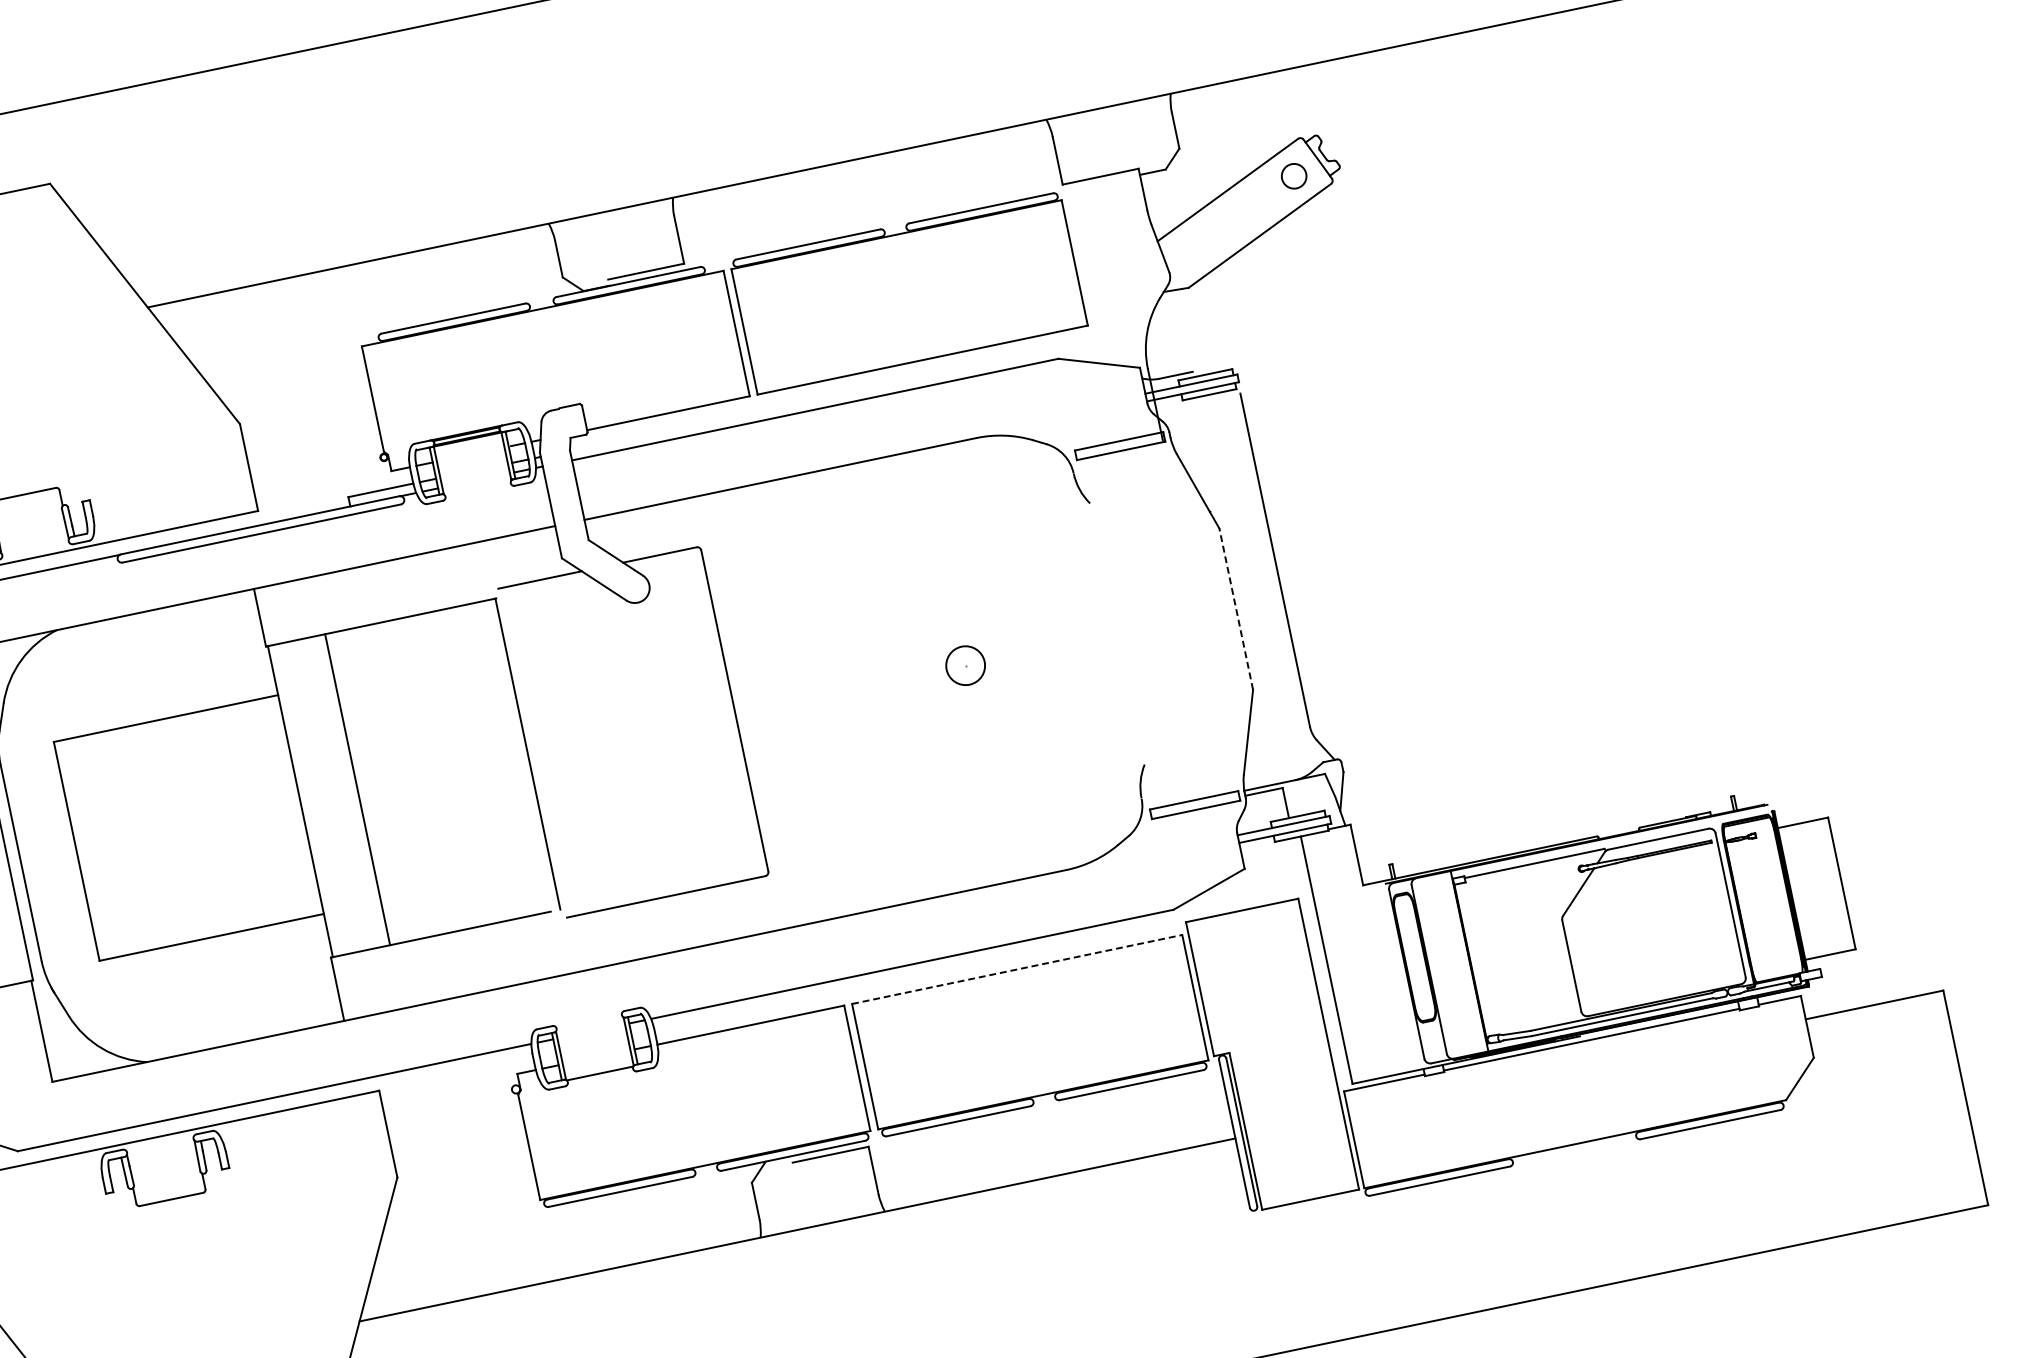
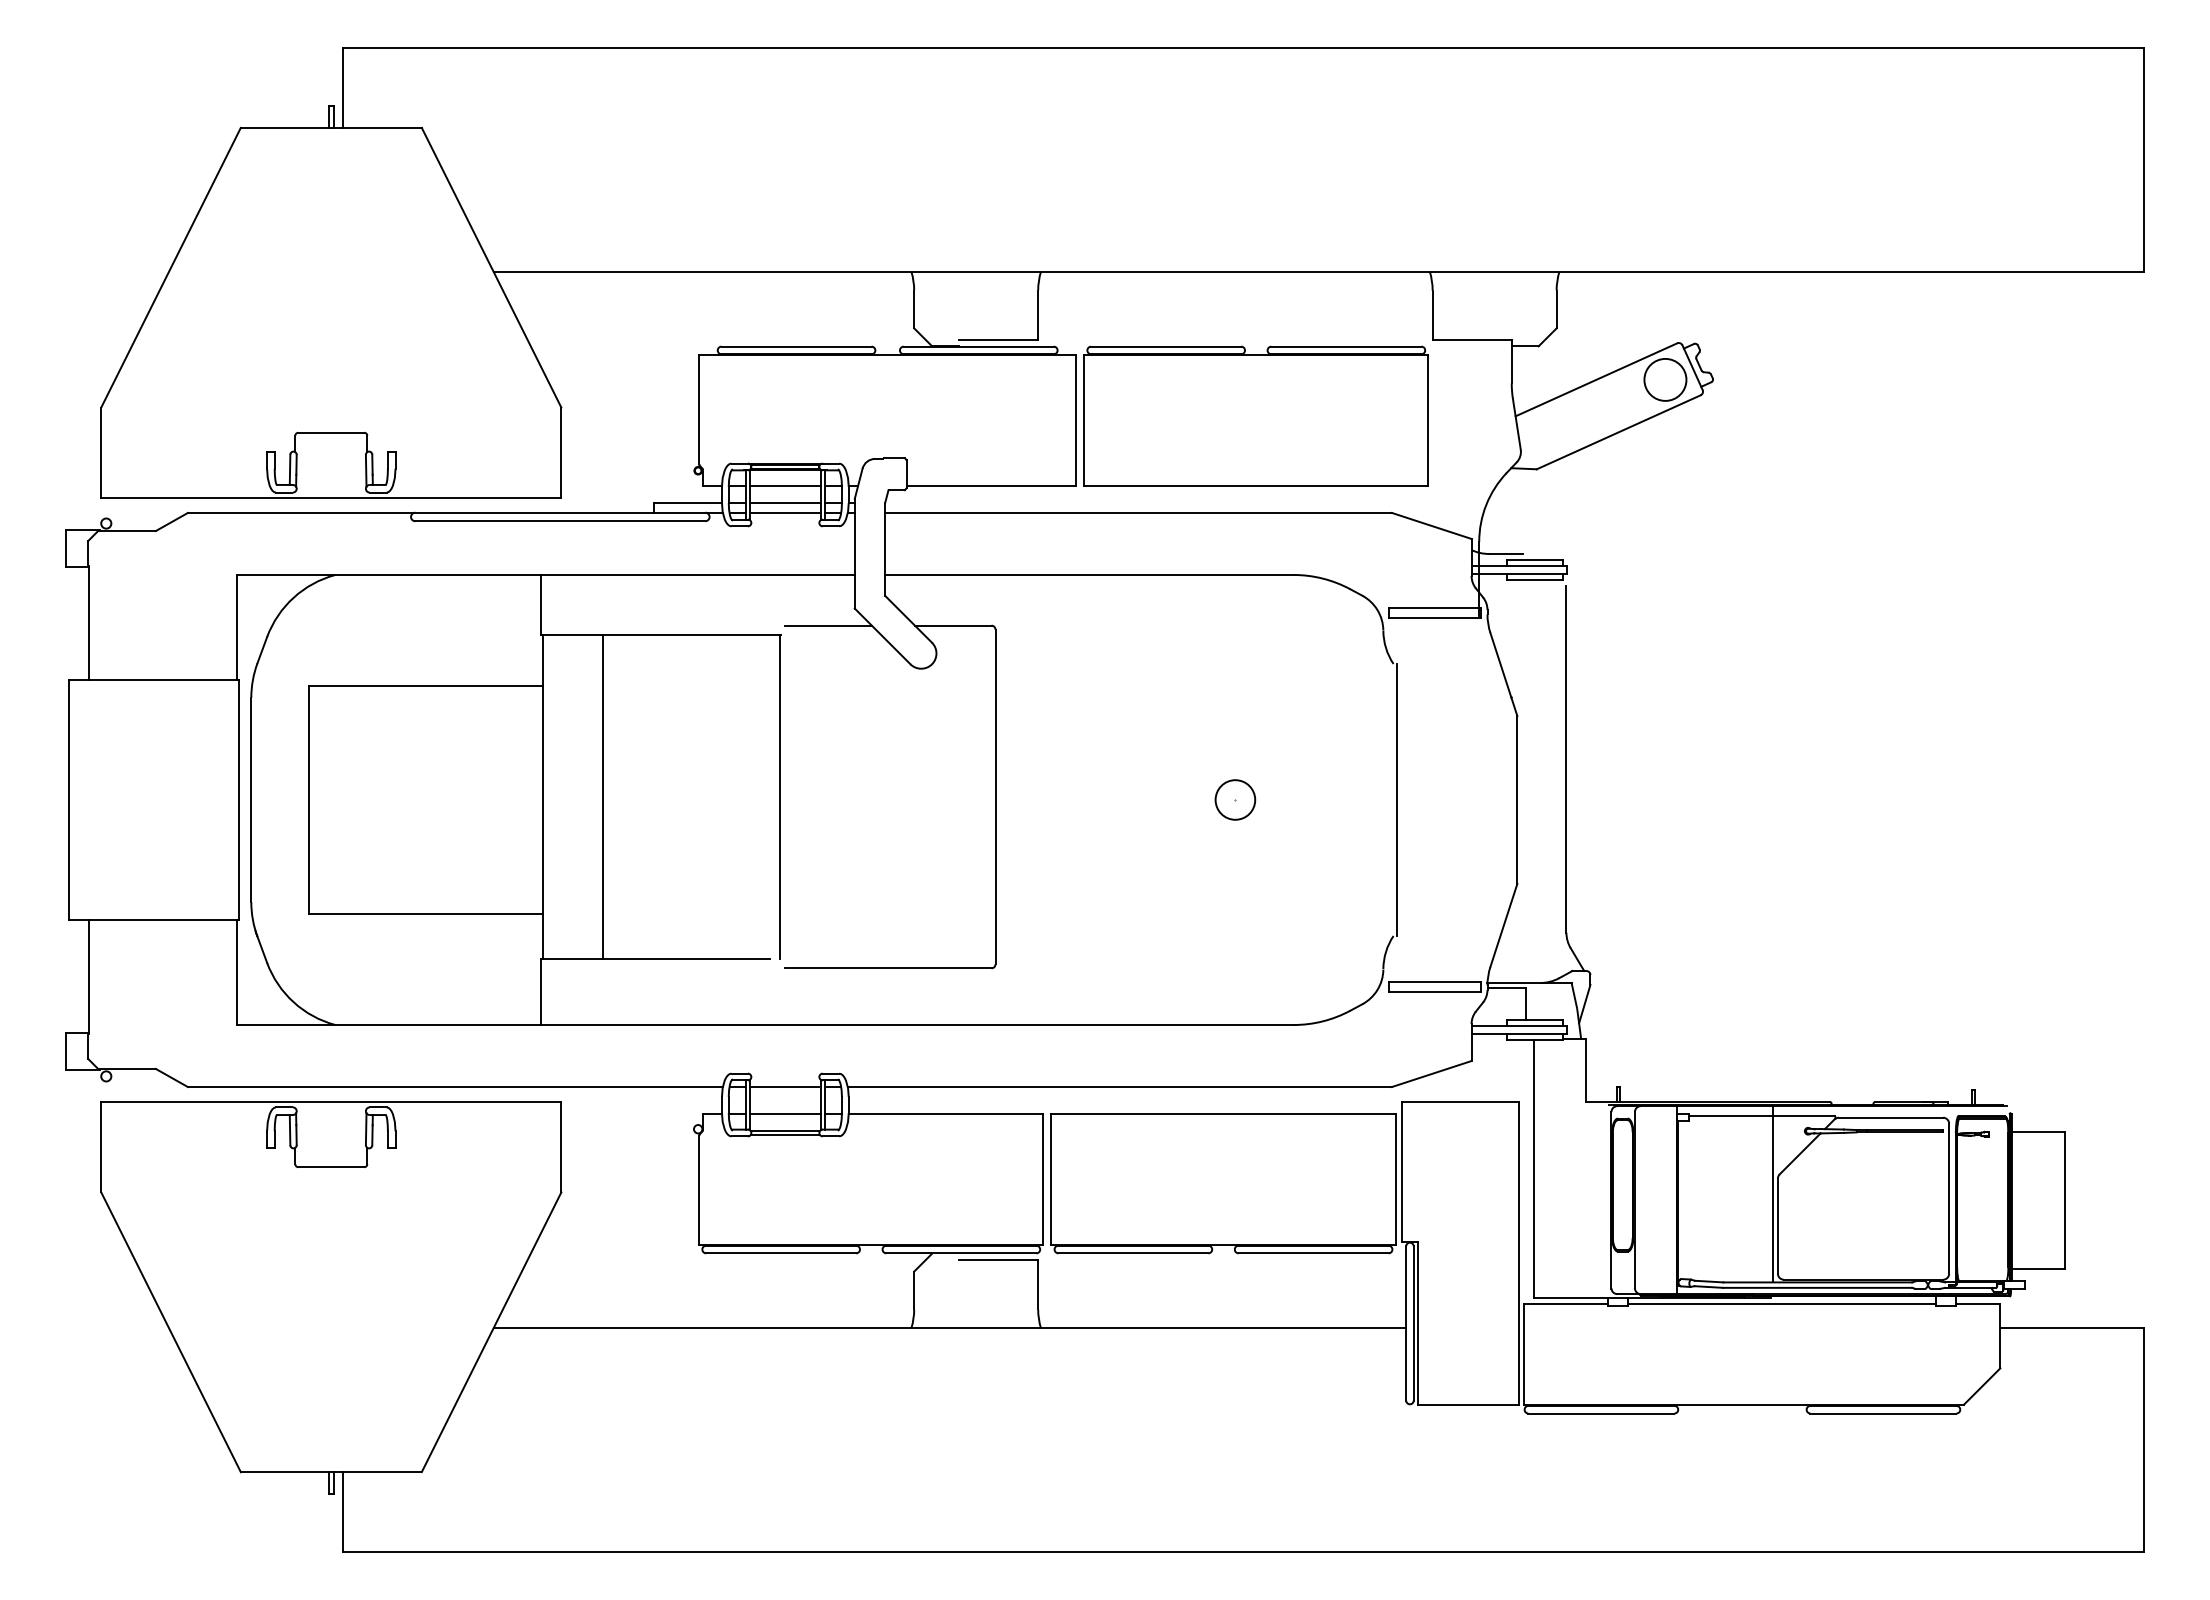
circle: (1294, 175) -> (1665, 379), size x1.67
line: (470, 454) -> (785, 485), added
line: (474, 470) -> (785, 502), added
line: (476, 479) -> (785, 512), added
line: (1236, 608) -> (1517, 799), dashed -> solid
line: (1120, 632) -> (1396, 799), added
line: (1560, 935) -> (1772, 1193), added
line: (1018, 969) -> (1224, 1114), dashed -> solid
line: (590, 1032) -> (784, 1087), added
line: (596, 1057) -> (785, 1114), added
line: (601, 1077) -> (785, 1135), added

